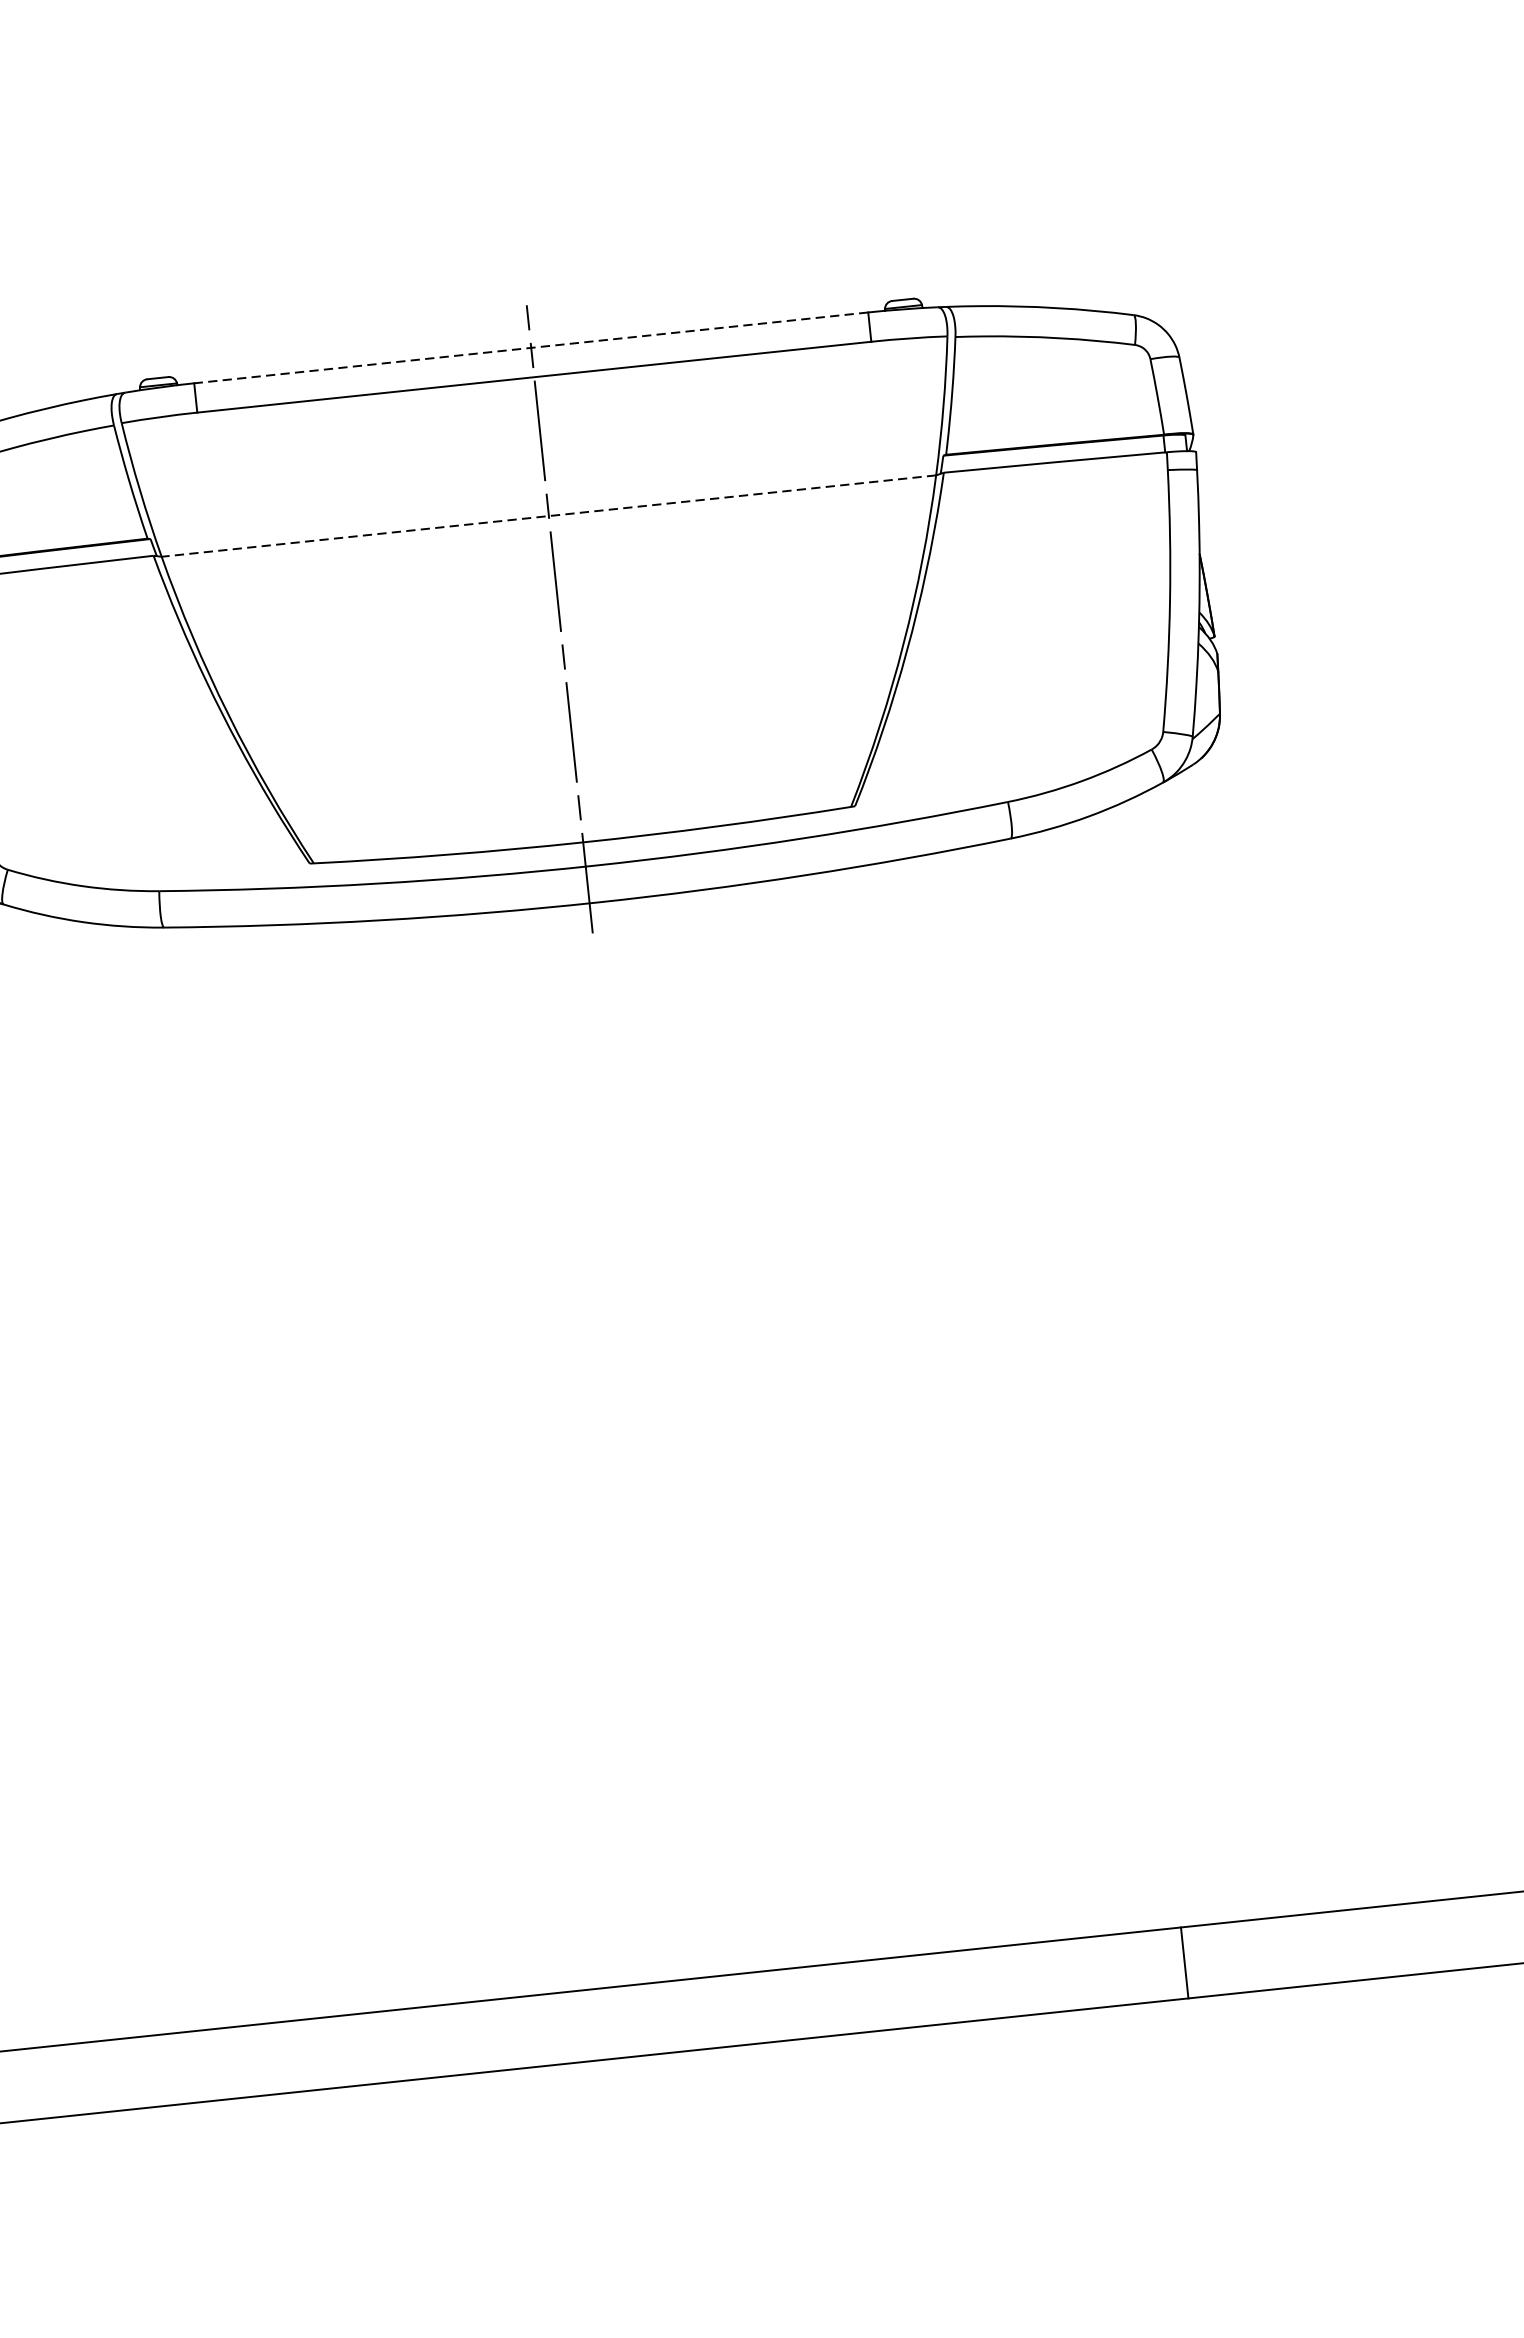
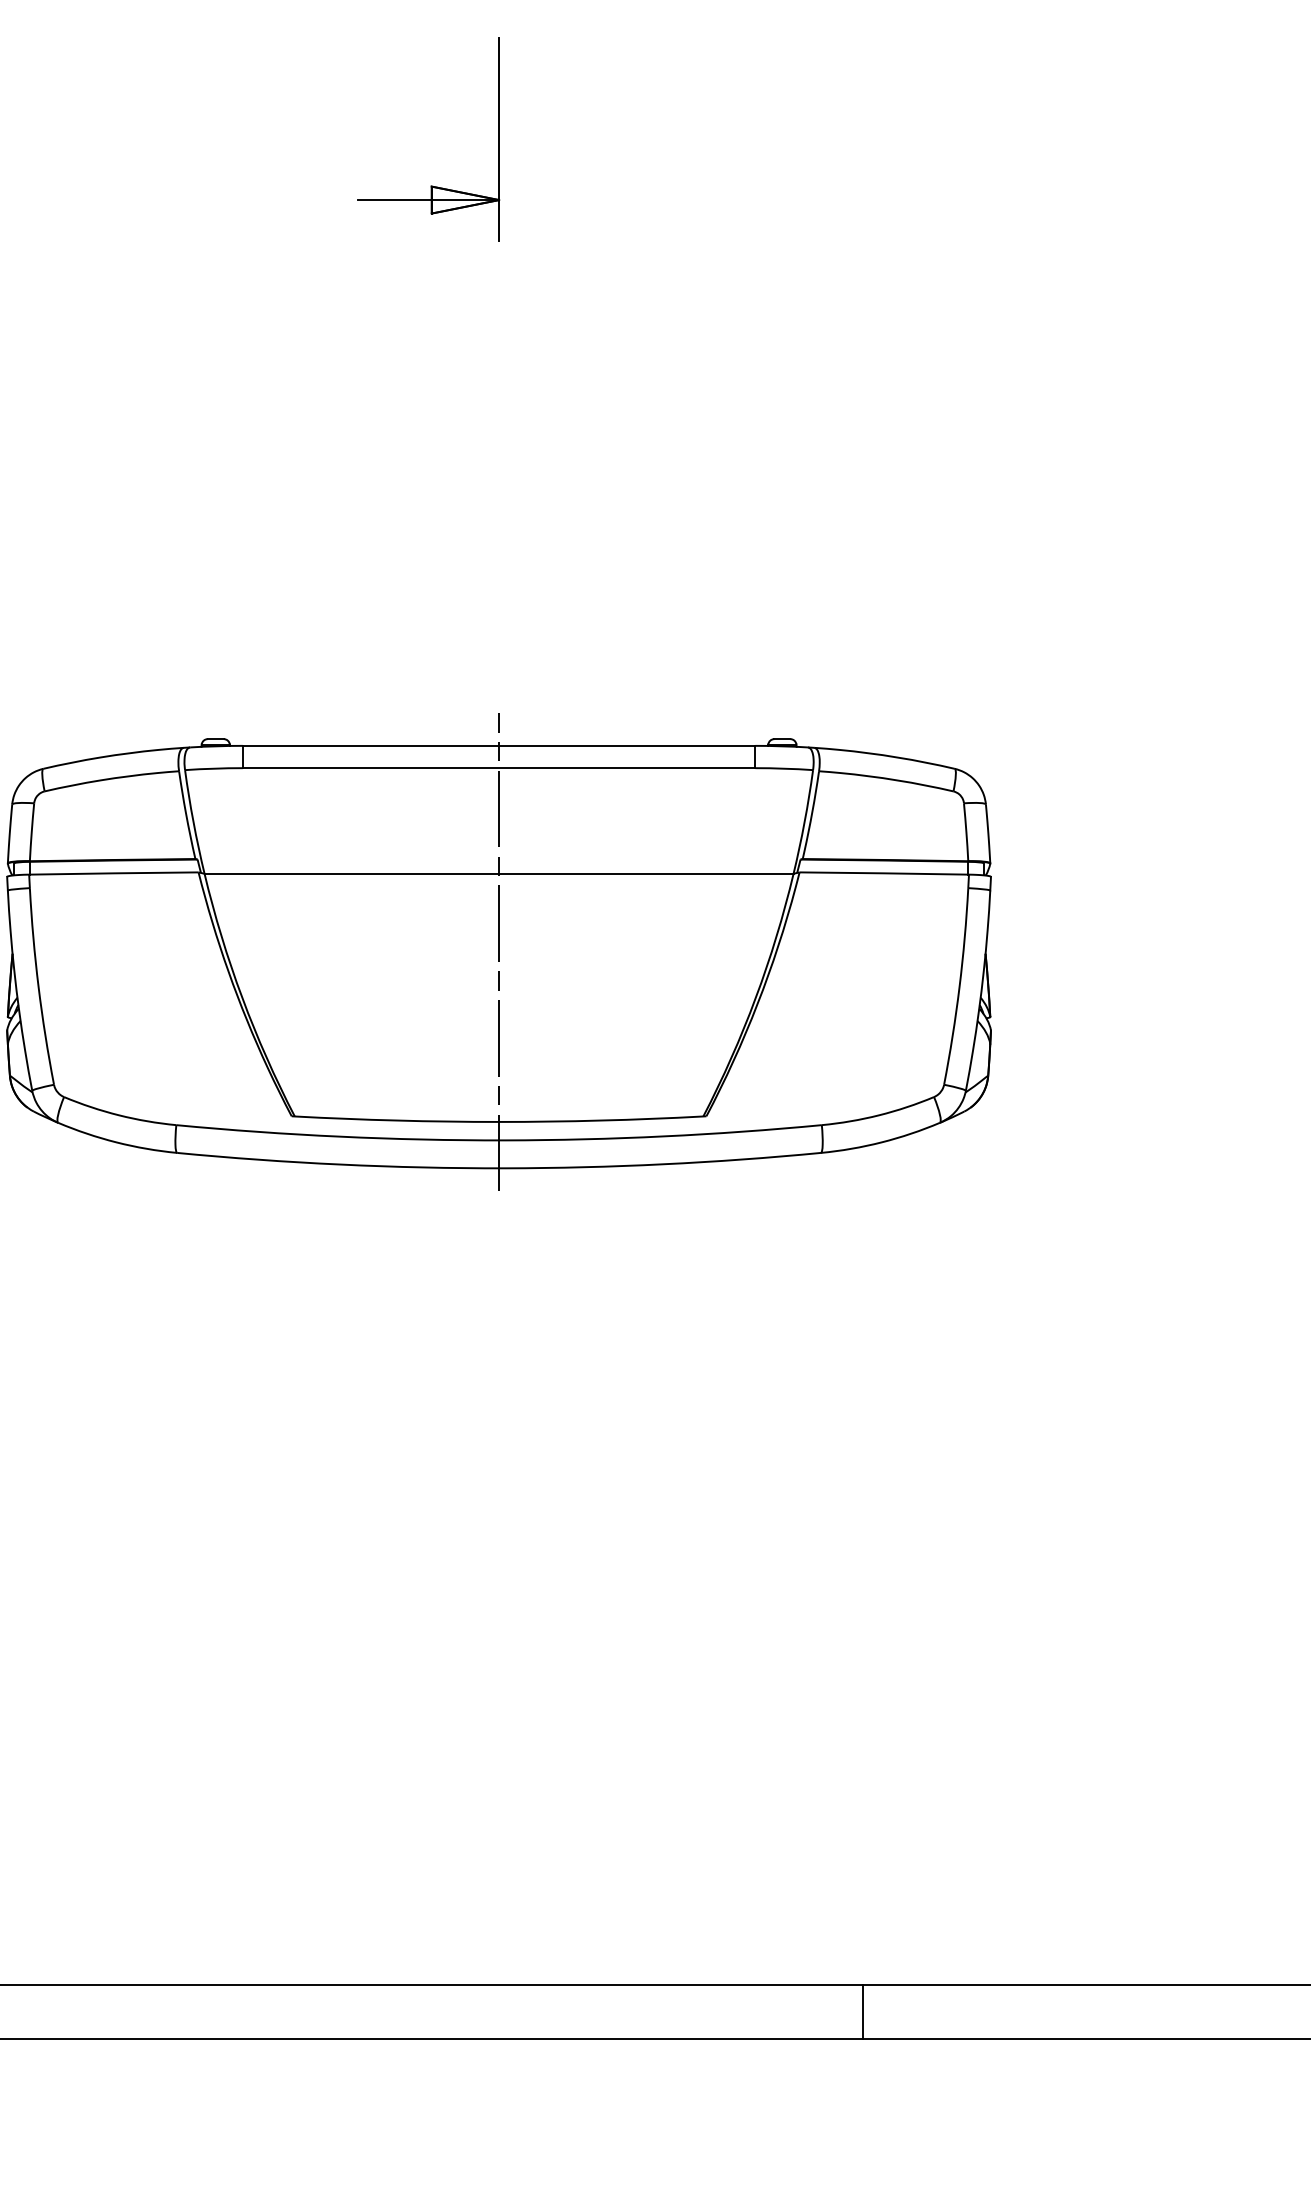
line: (530, 347) -> (498, 745), dashed -> solid
line: (549, 515) -> (499, 873), dashed -> solid

